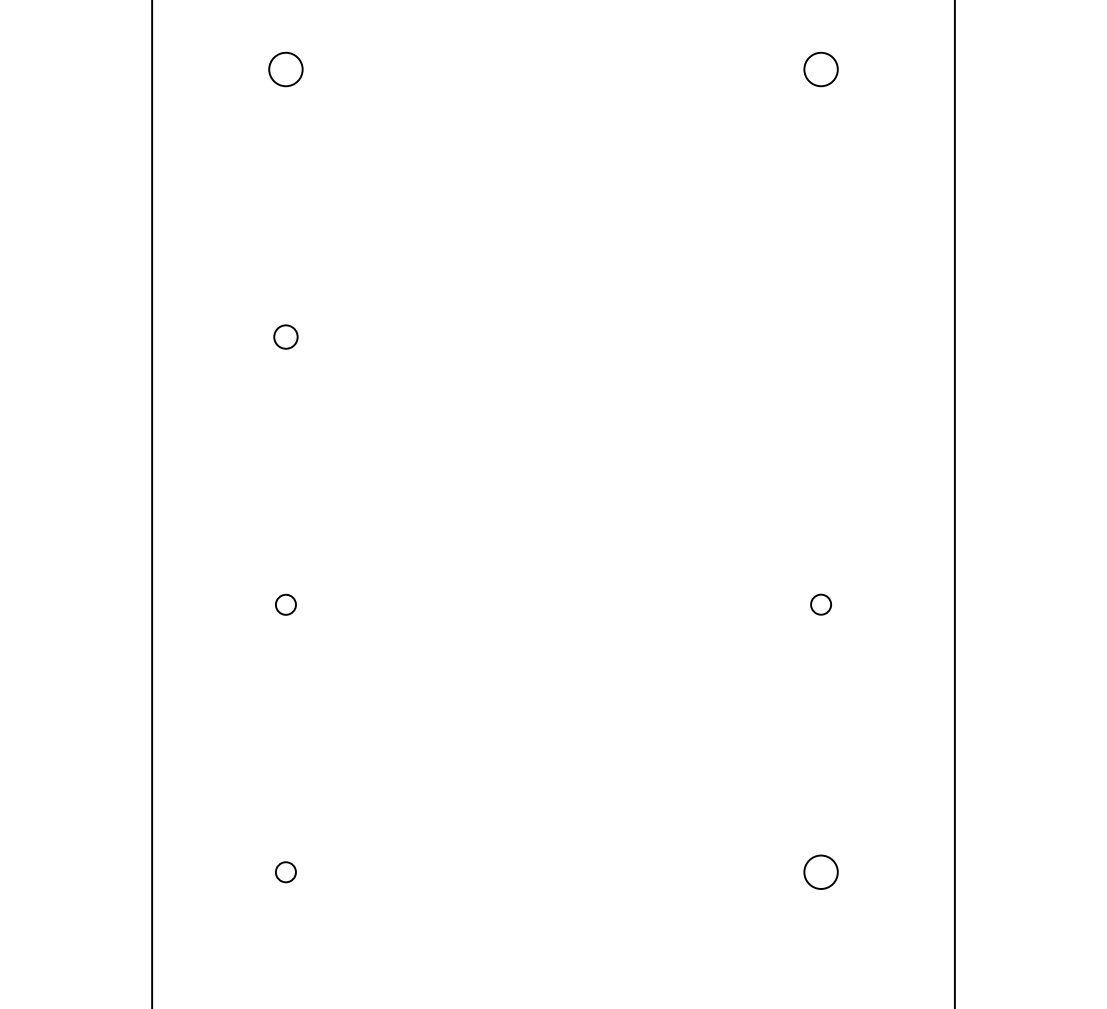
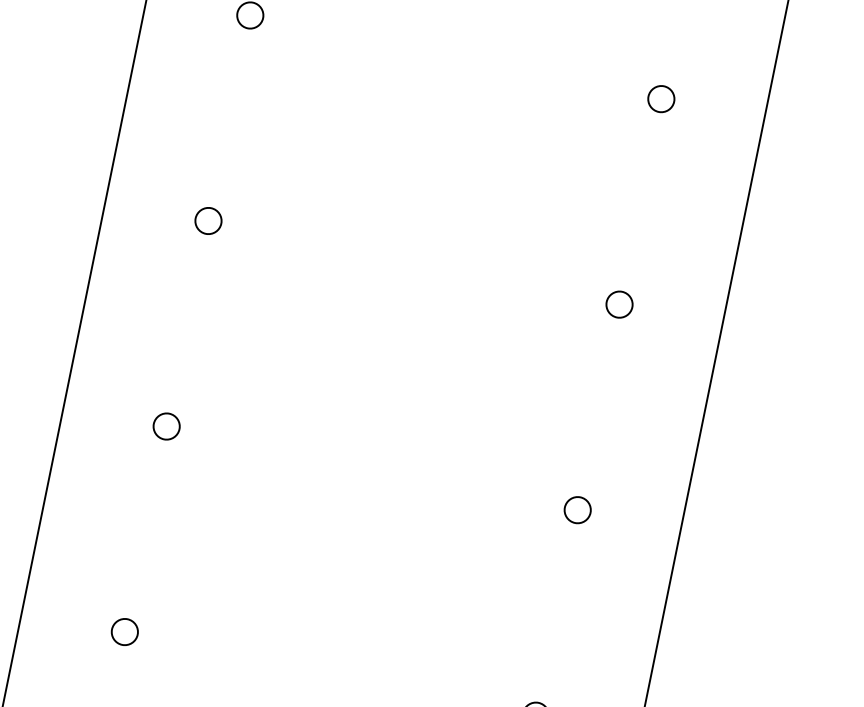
circle: (285, 336) -> (208, 220), size x1.43
circle: (820, 336) -> (619, 304), added
circle: (285, 604) -> (166, 426), size x1.67
circle: (820, 604) -> (577, 509), size x1.67
circle: (285, 871) -> (124, 631), size x1.67

